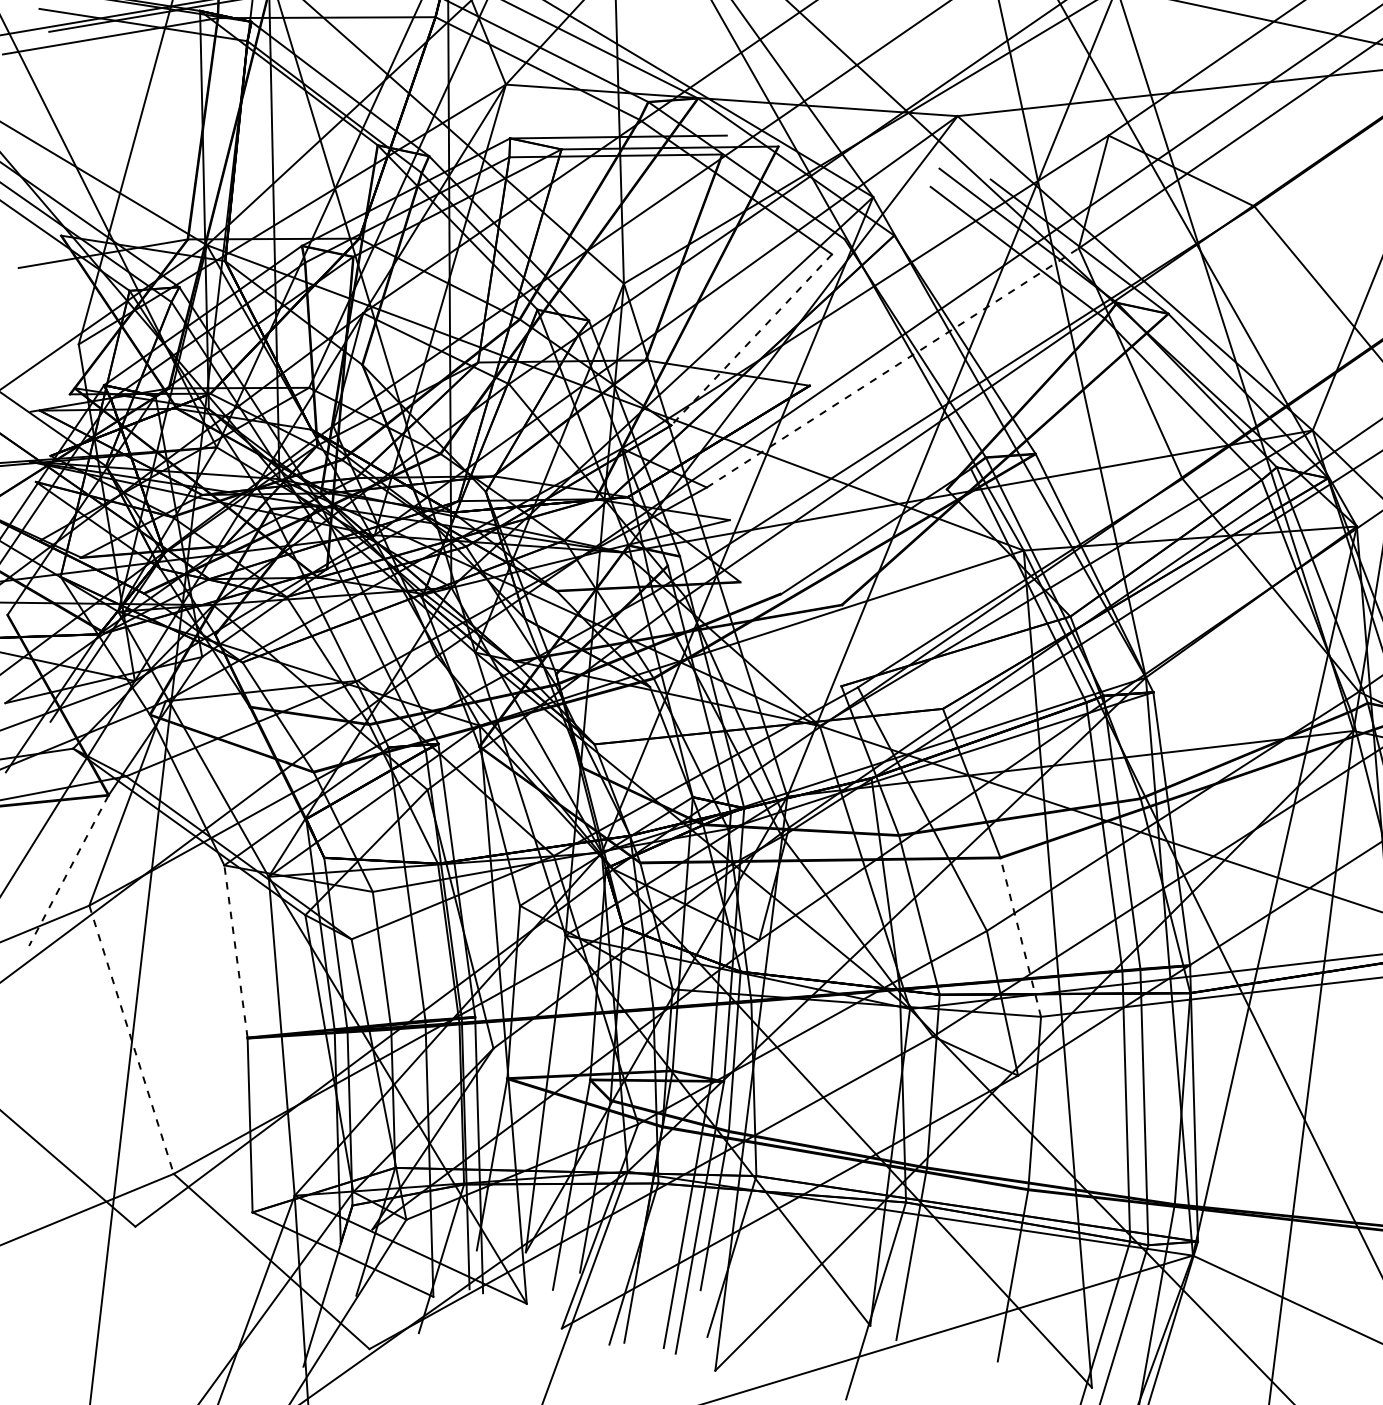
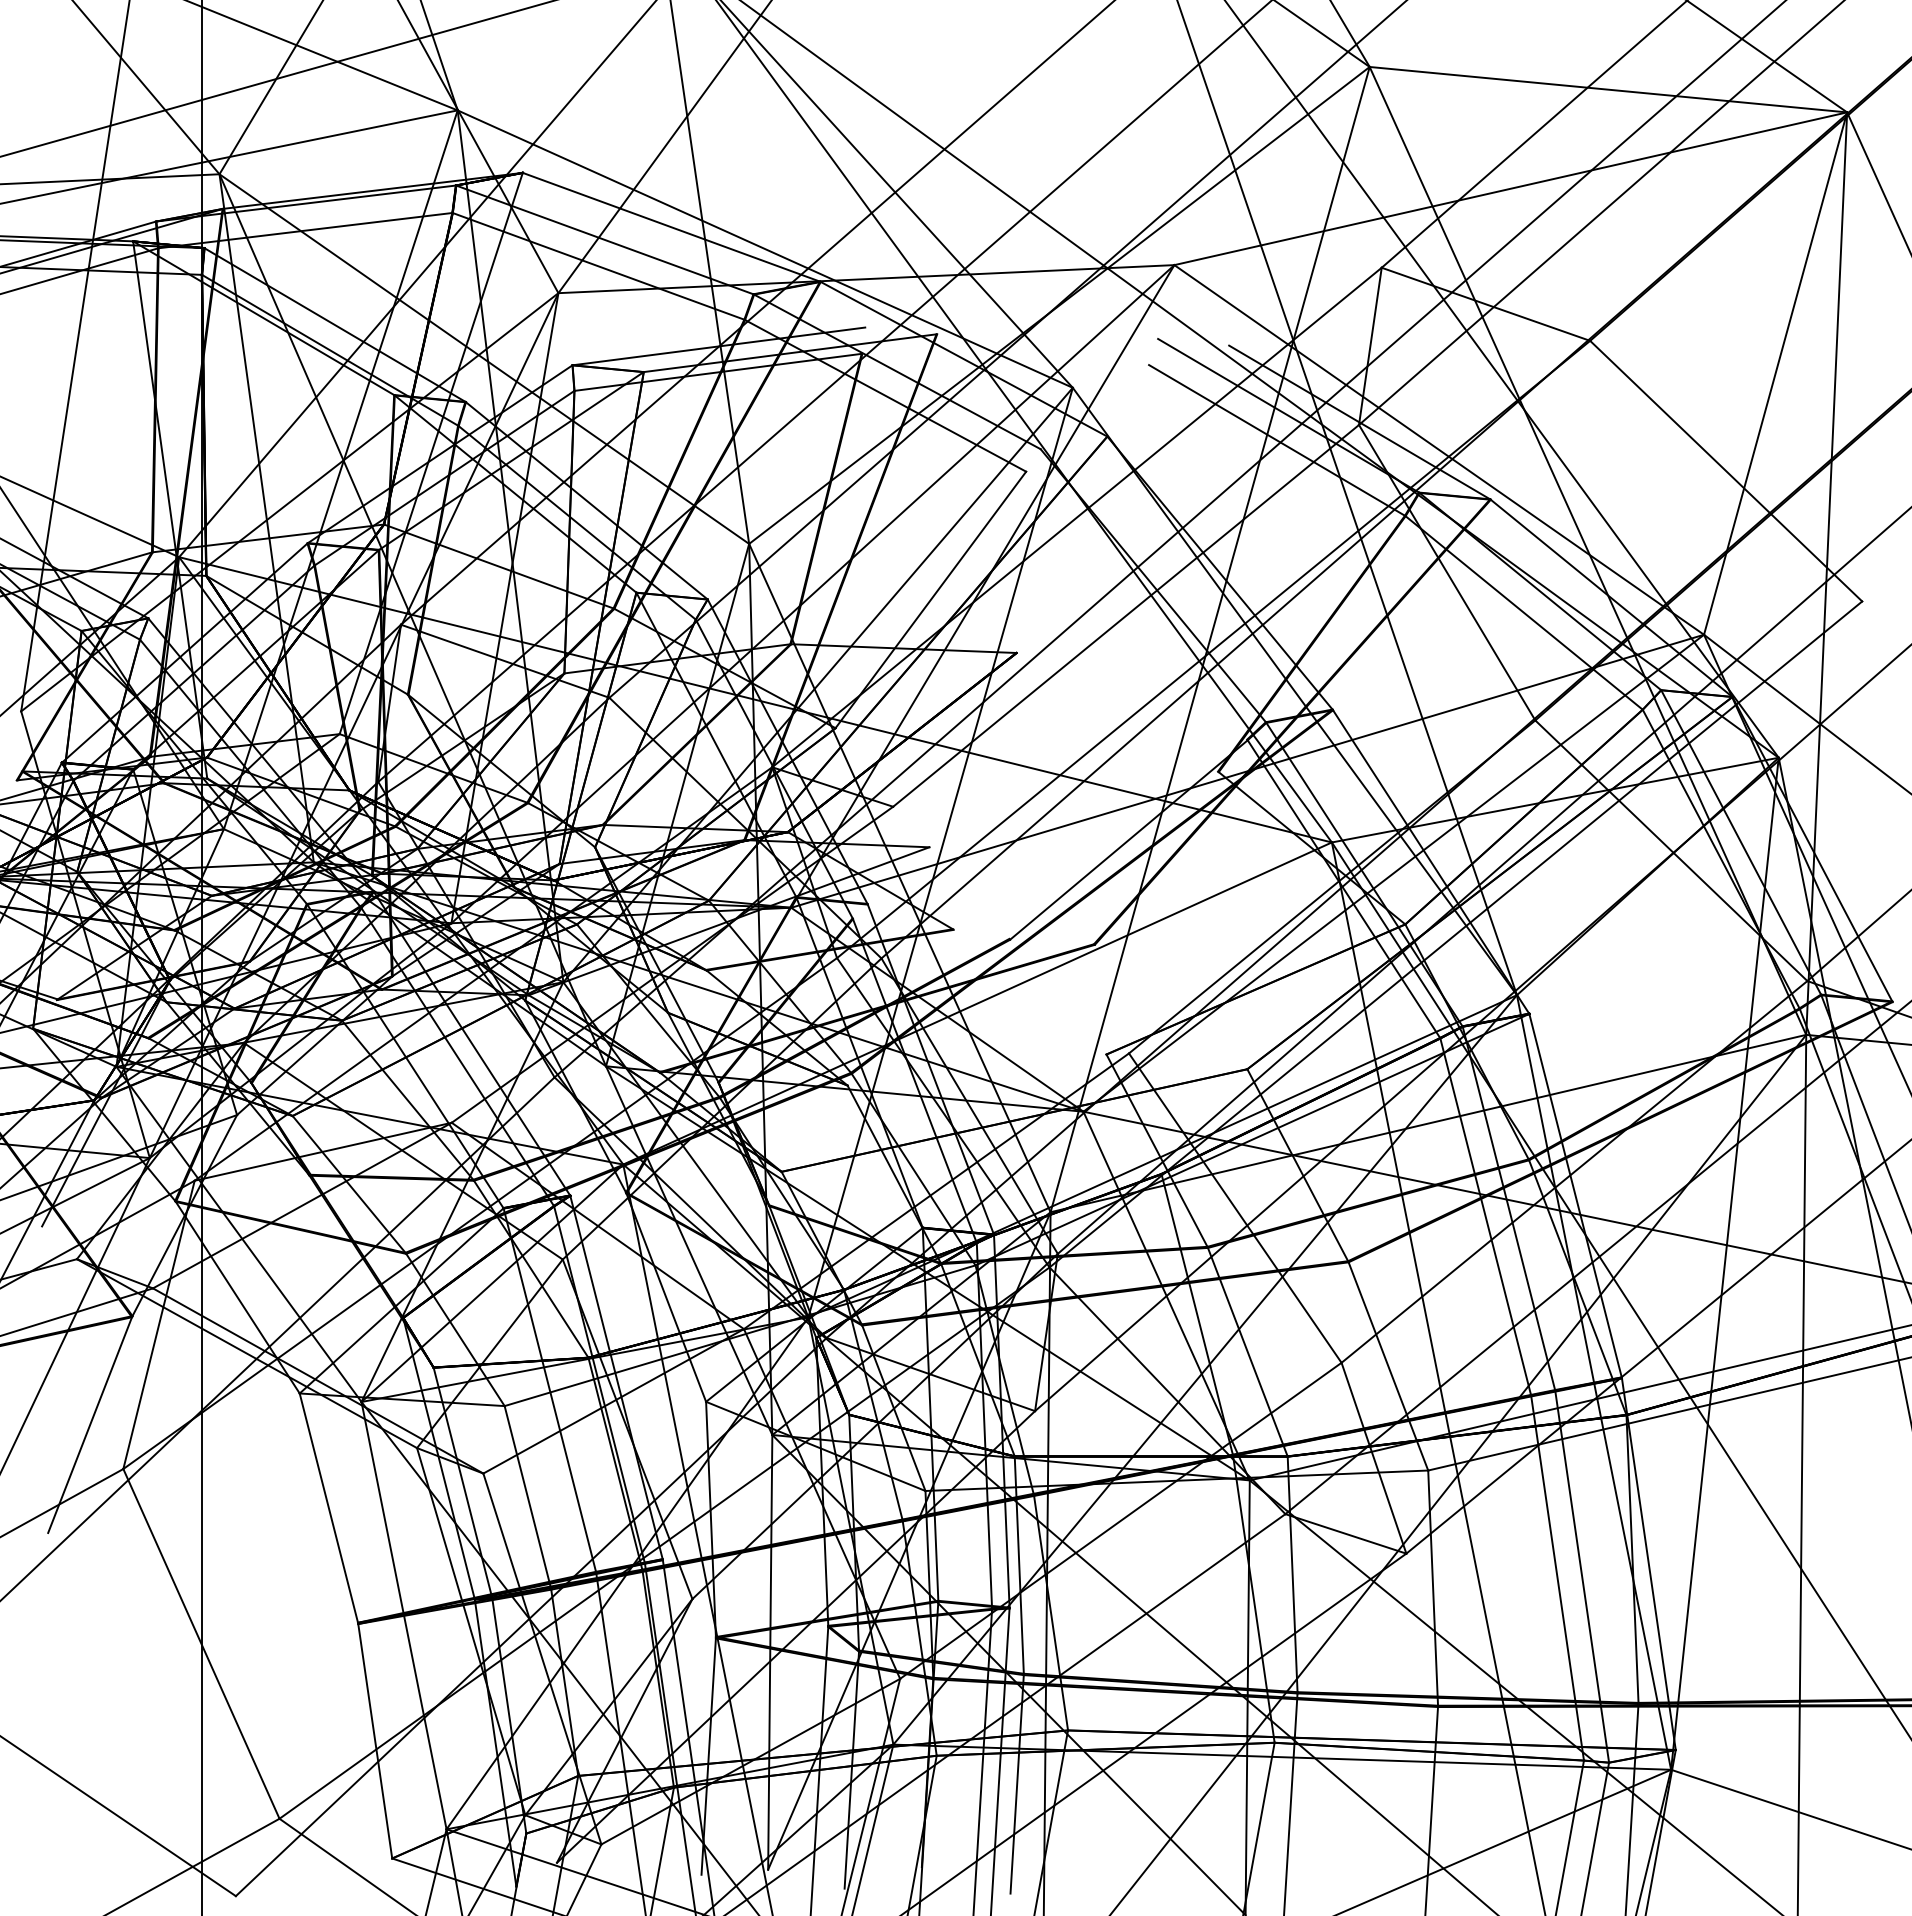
line: (751, 339) -> (930, 599), dashed -> solid
line: (893, 367) -> (1126, 615), dashed -> solid
line: (69, 871) -> (90, 1425), dashed -> solid
line: (1020, 936) -> (1388, 1365), dashed -> solid
line: (235, 951) -> (328, 1507), dashed -> solid
line: (131, 1039) -> (201, 1643), dashed -> solid

